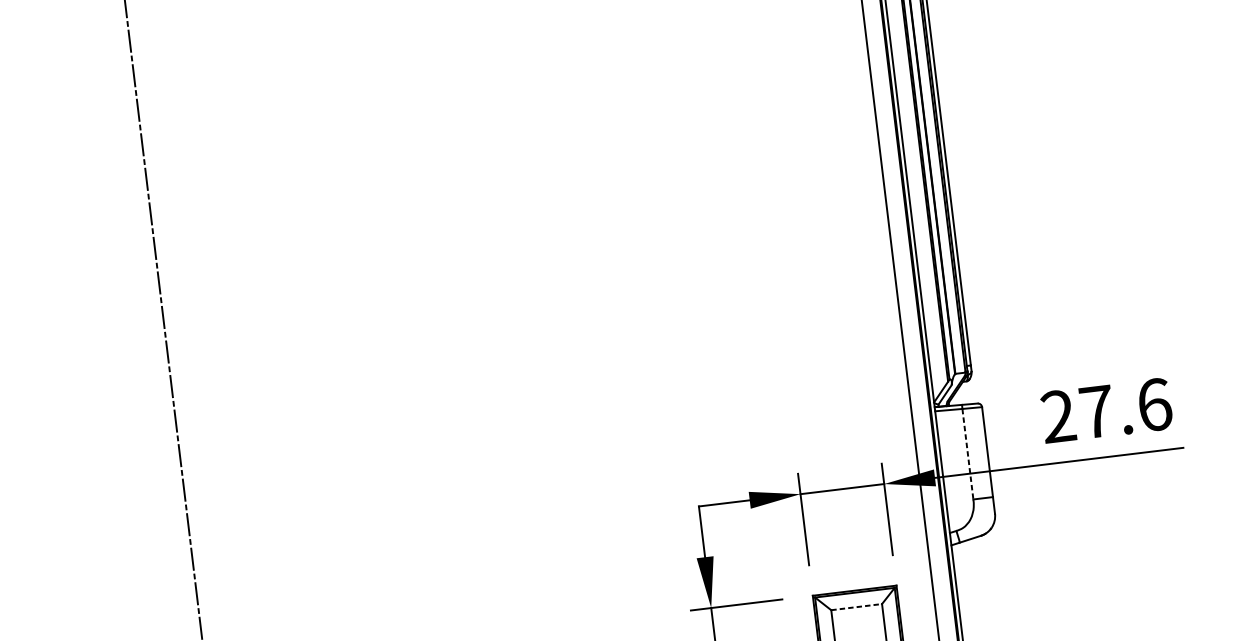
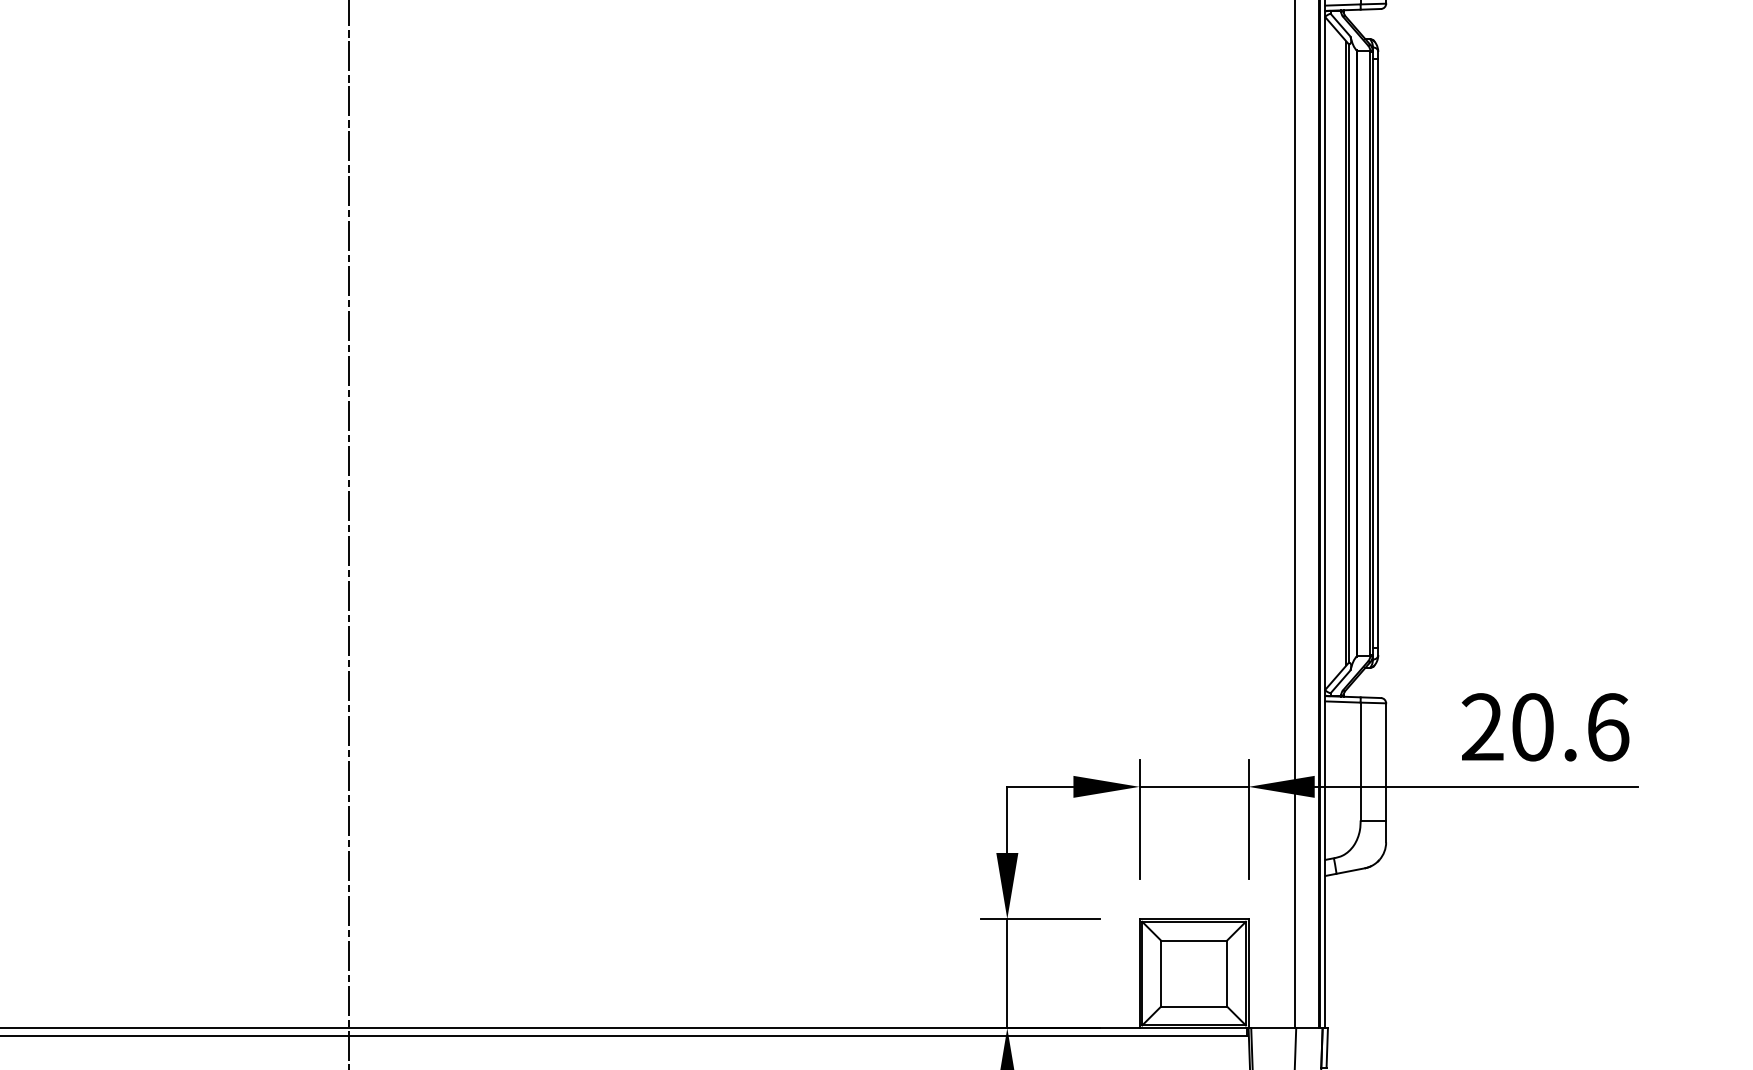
text: (1096, 412) -> (1532, 727), 27.6 -> 20.6
line: (967, 454) -> (1360, 761), dashed -> solid
line: (856, 607) -> (1194, 940), dashed -> solid

